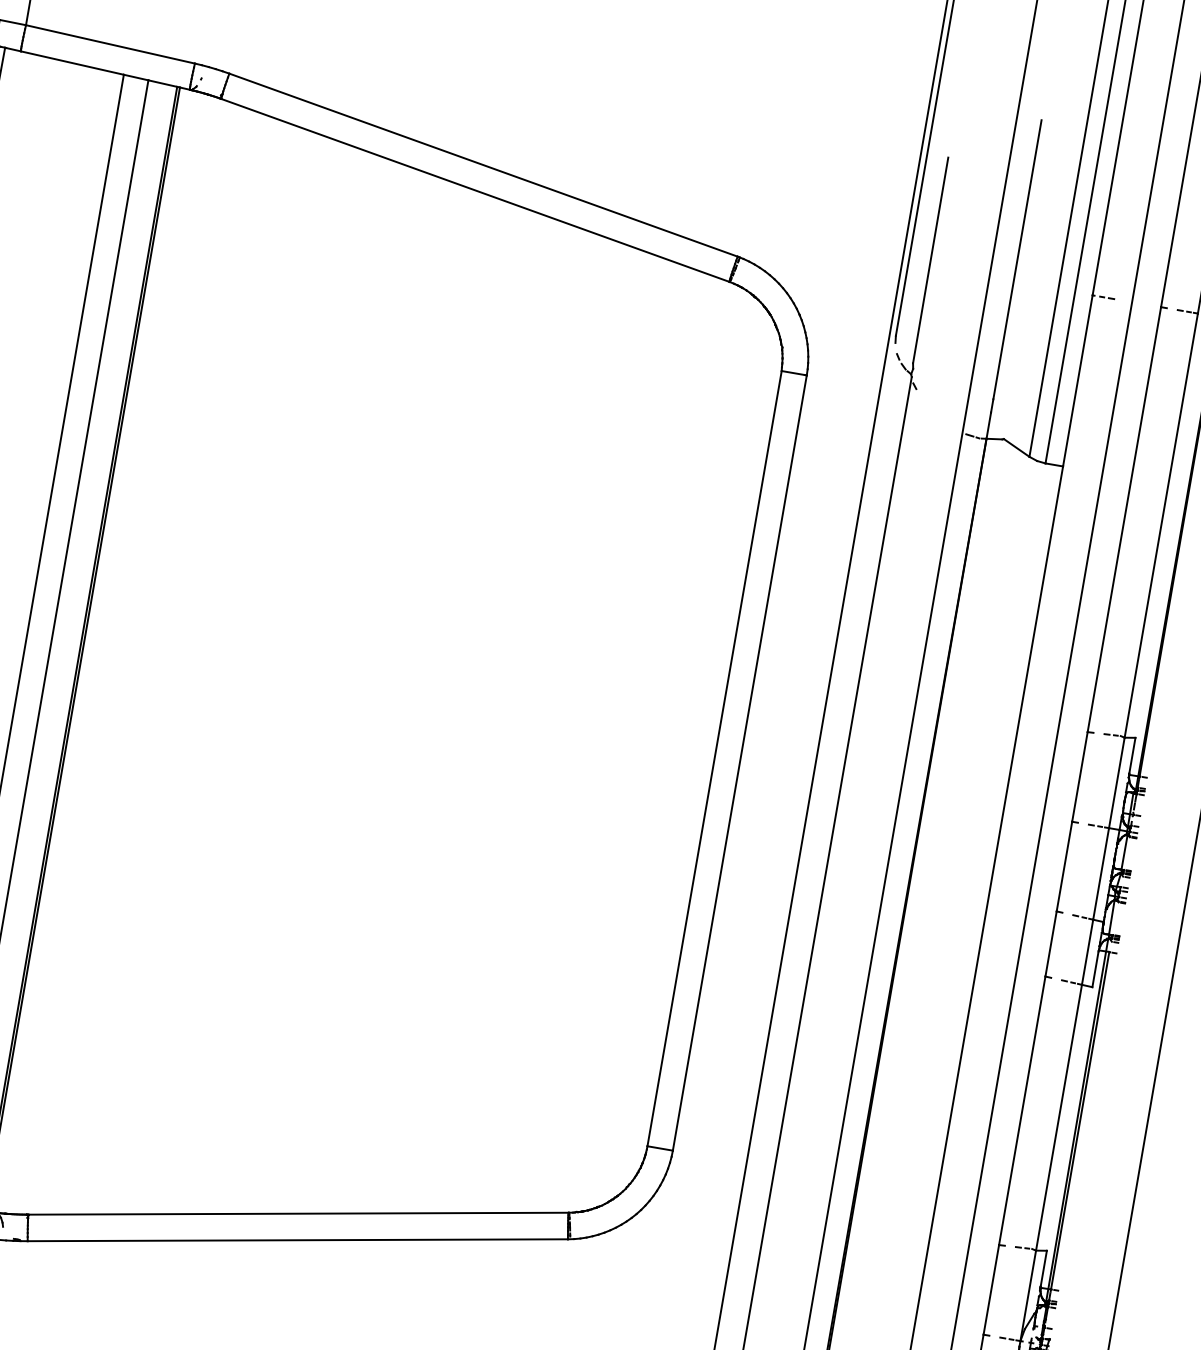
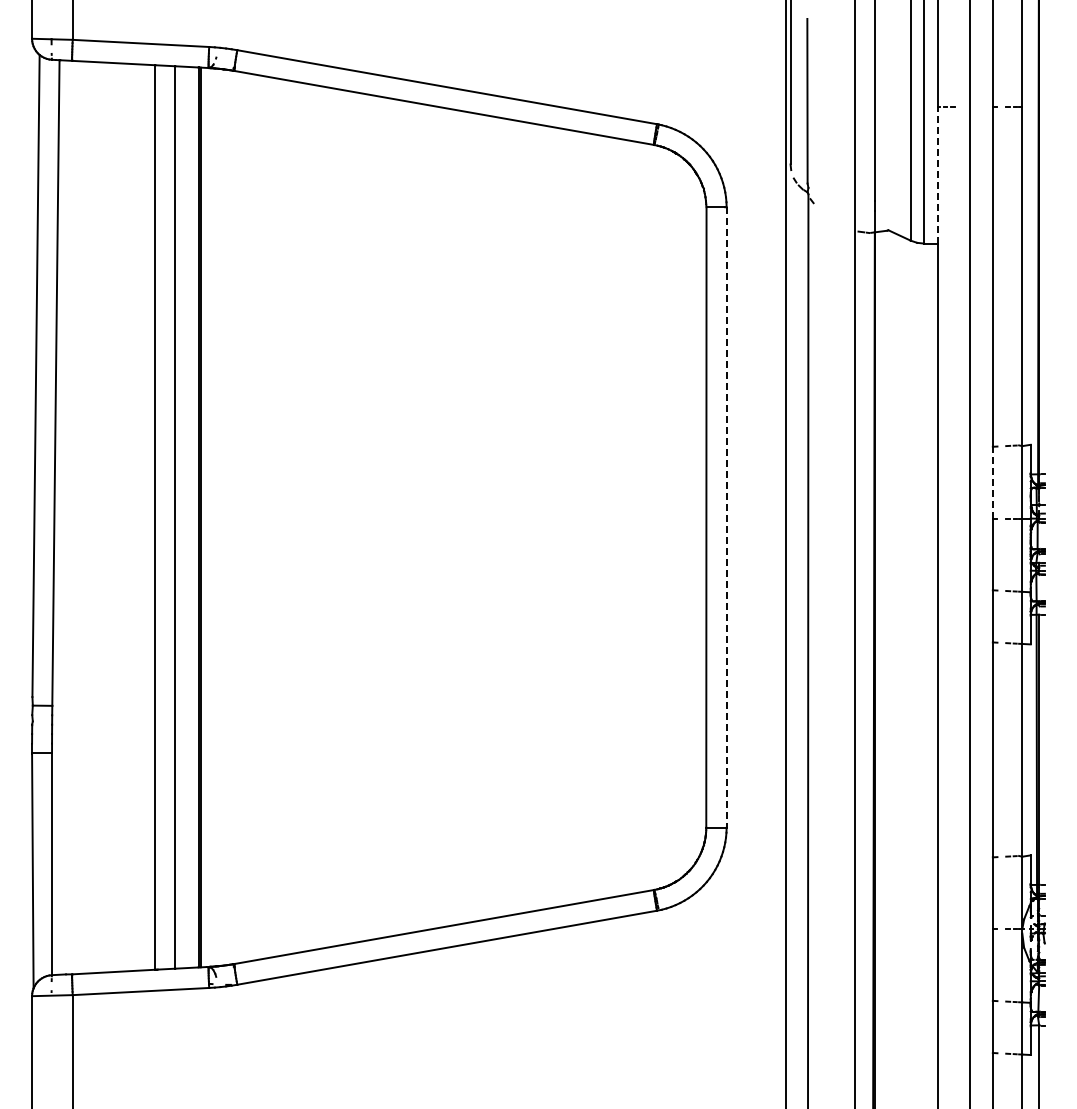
line: (1078, 380) -> (938, 174), solid -> dashed
line: (739, 764) -> (726, 518), solid -> dashed
line: (1079, 776) -> (992, 482), solid -> dashed

